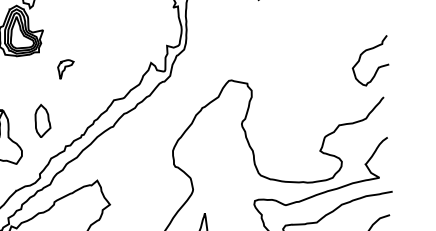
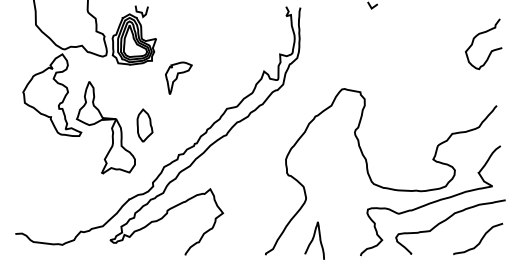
curve: (361, 56) -> (474, 40), moved
part: (65, 68) -> (178, 77), size x1.67
part: (42, 120) -> (144, 125), moved

